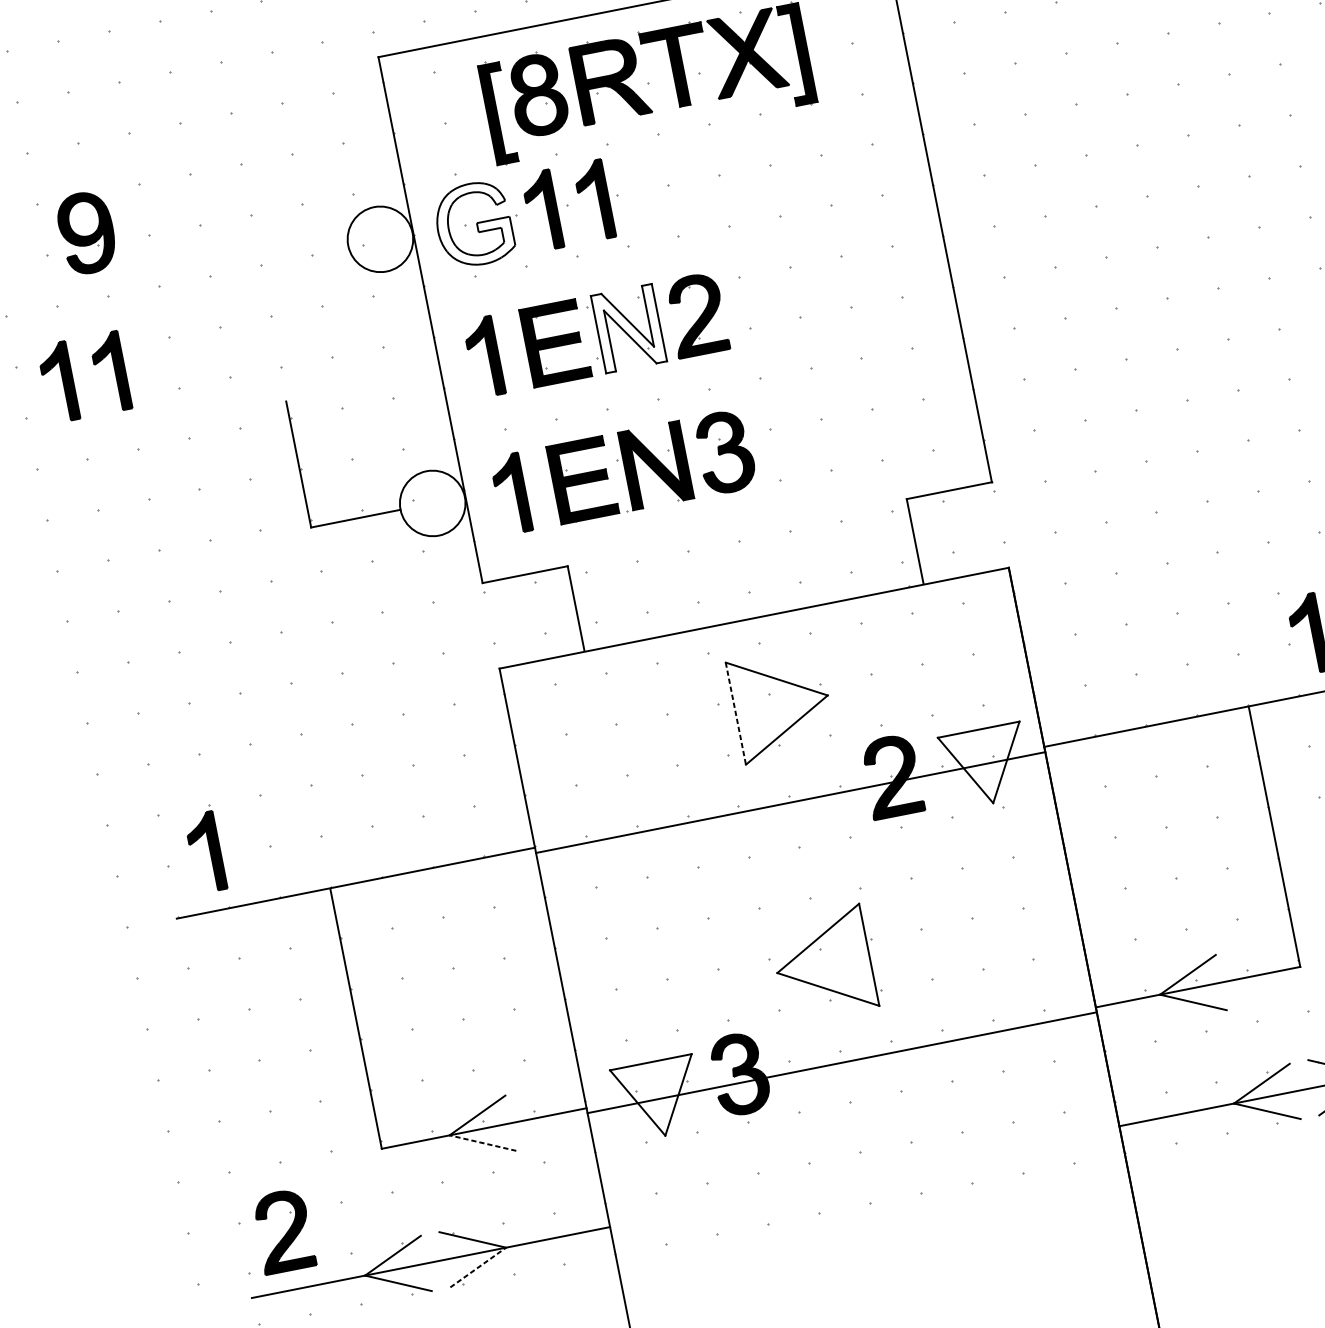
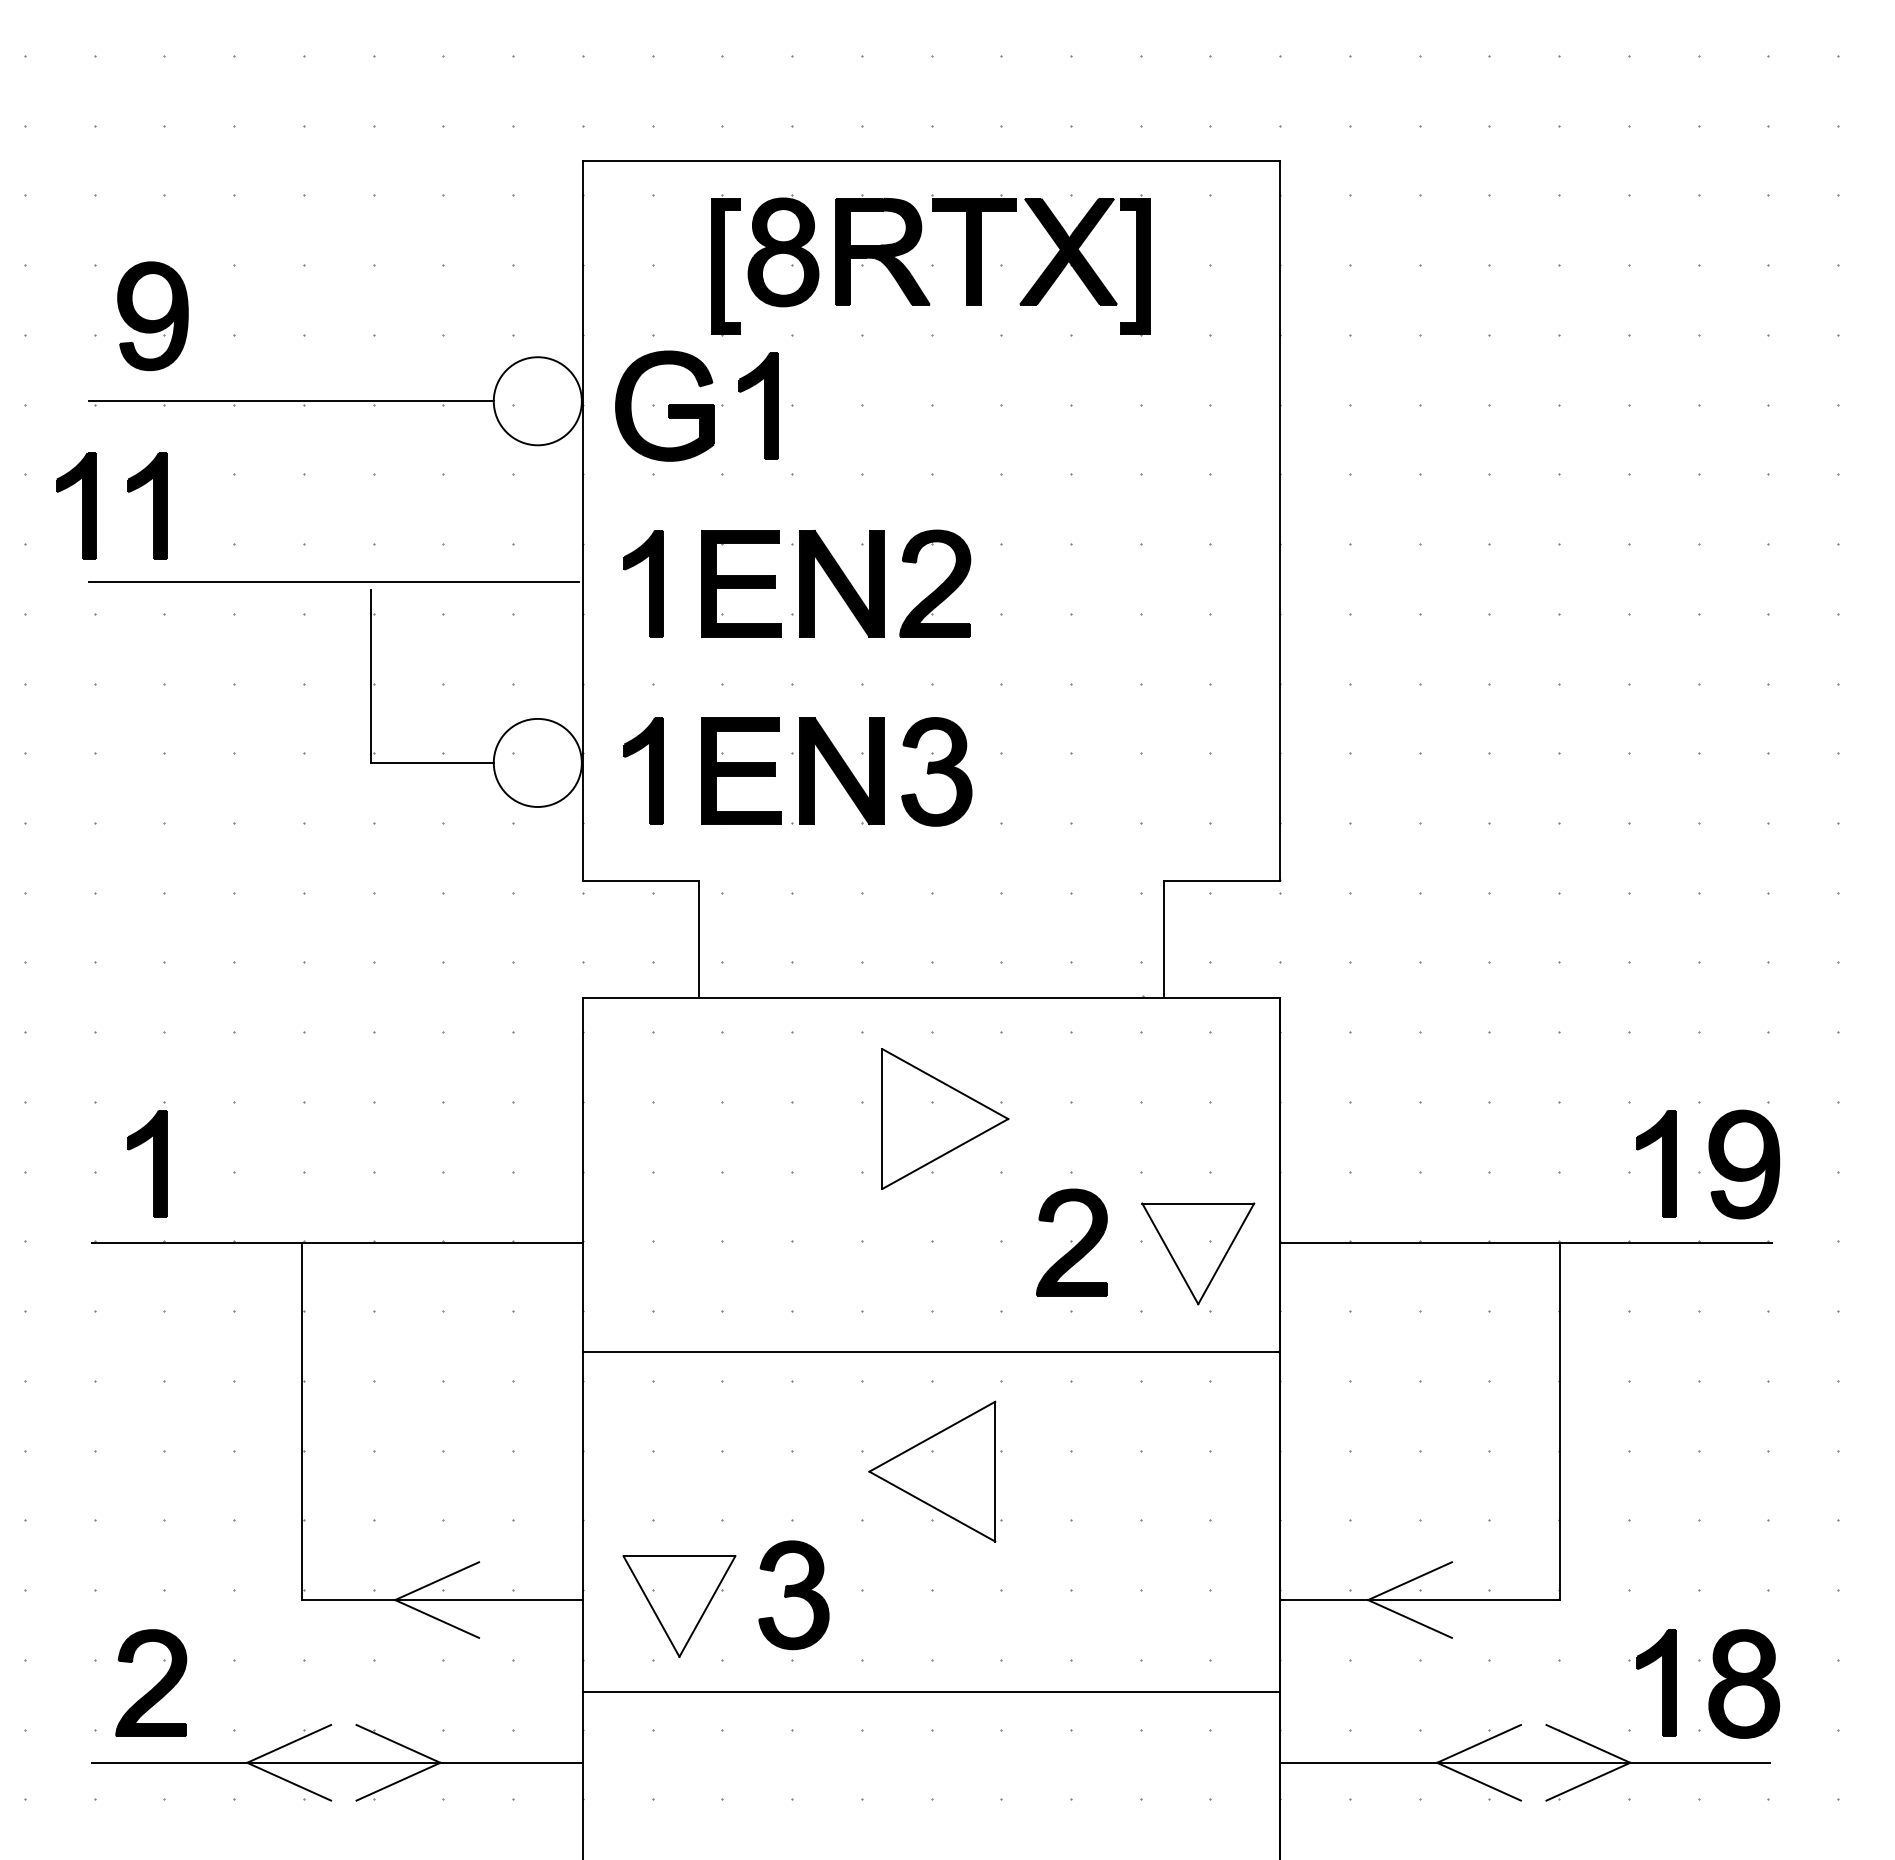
part: (594, 200) -> (829, 405), removed
fill: (474, 223) -> (665, 405), added
line: (199, 275) -> (290, 401), added
fill: (628, 328) -> (841, 583), added
line: (257, 401) -> (333, 582), added
line: (735, 713) -> (882, 1119), dashed -> solid
line: (790, 802) -> (931, 1351), moved
line: (842, 1062) -> (931, 1691), moved
line: (483, 1142) -> (437, 1618), dashed -> solid
line: (478, 1267) -> (398, 1781), dashed -> solid

